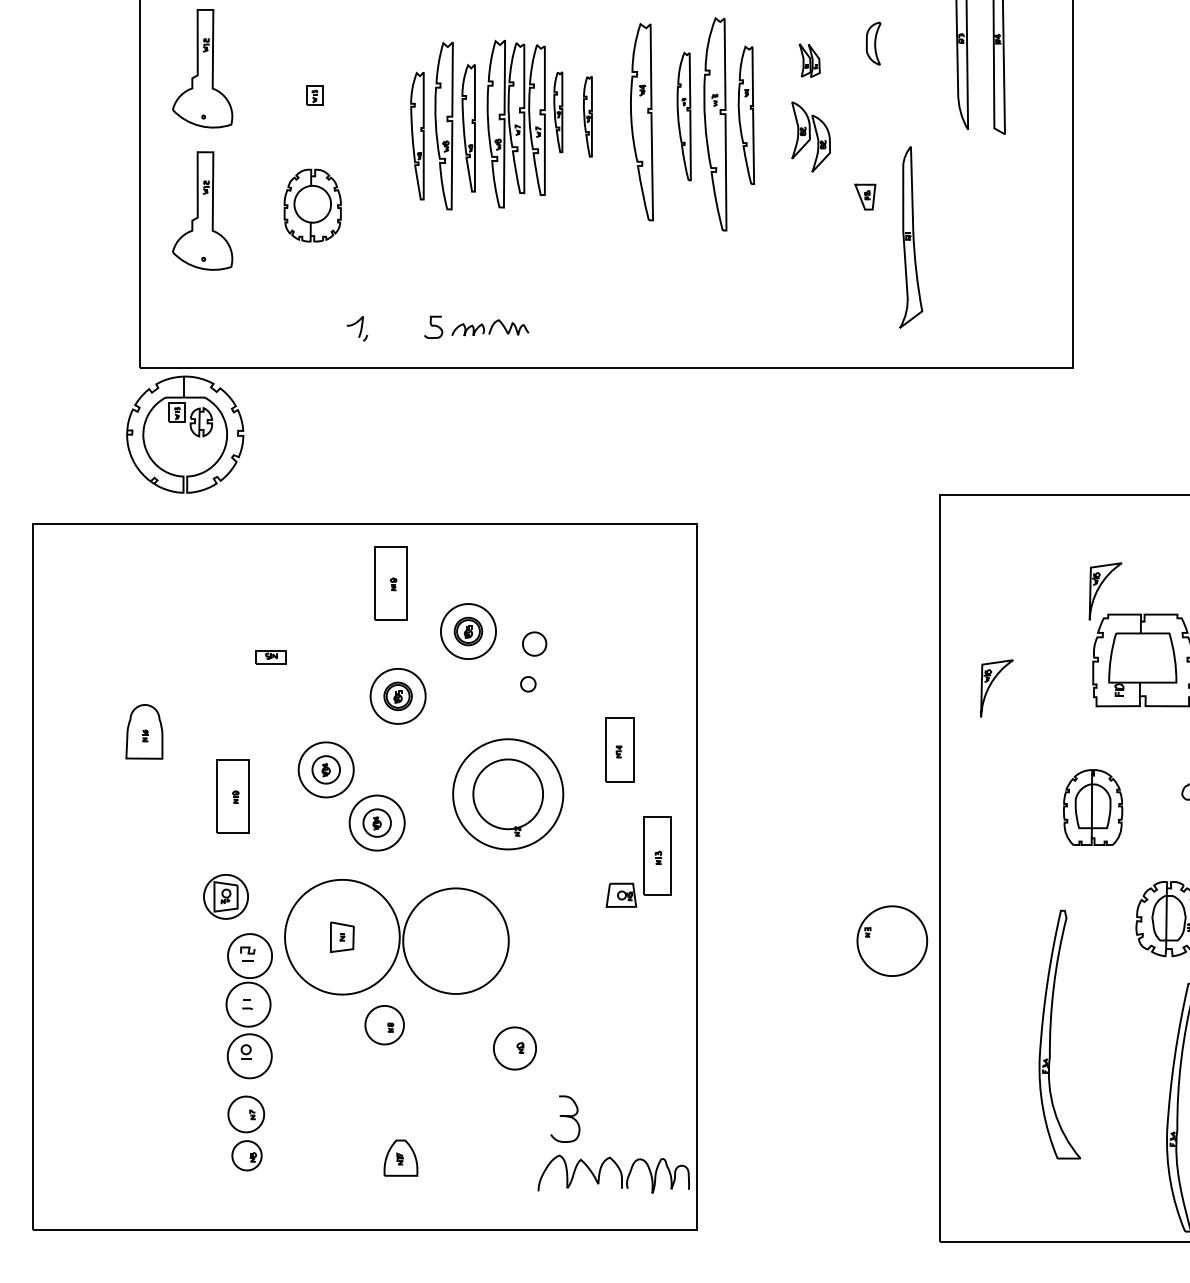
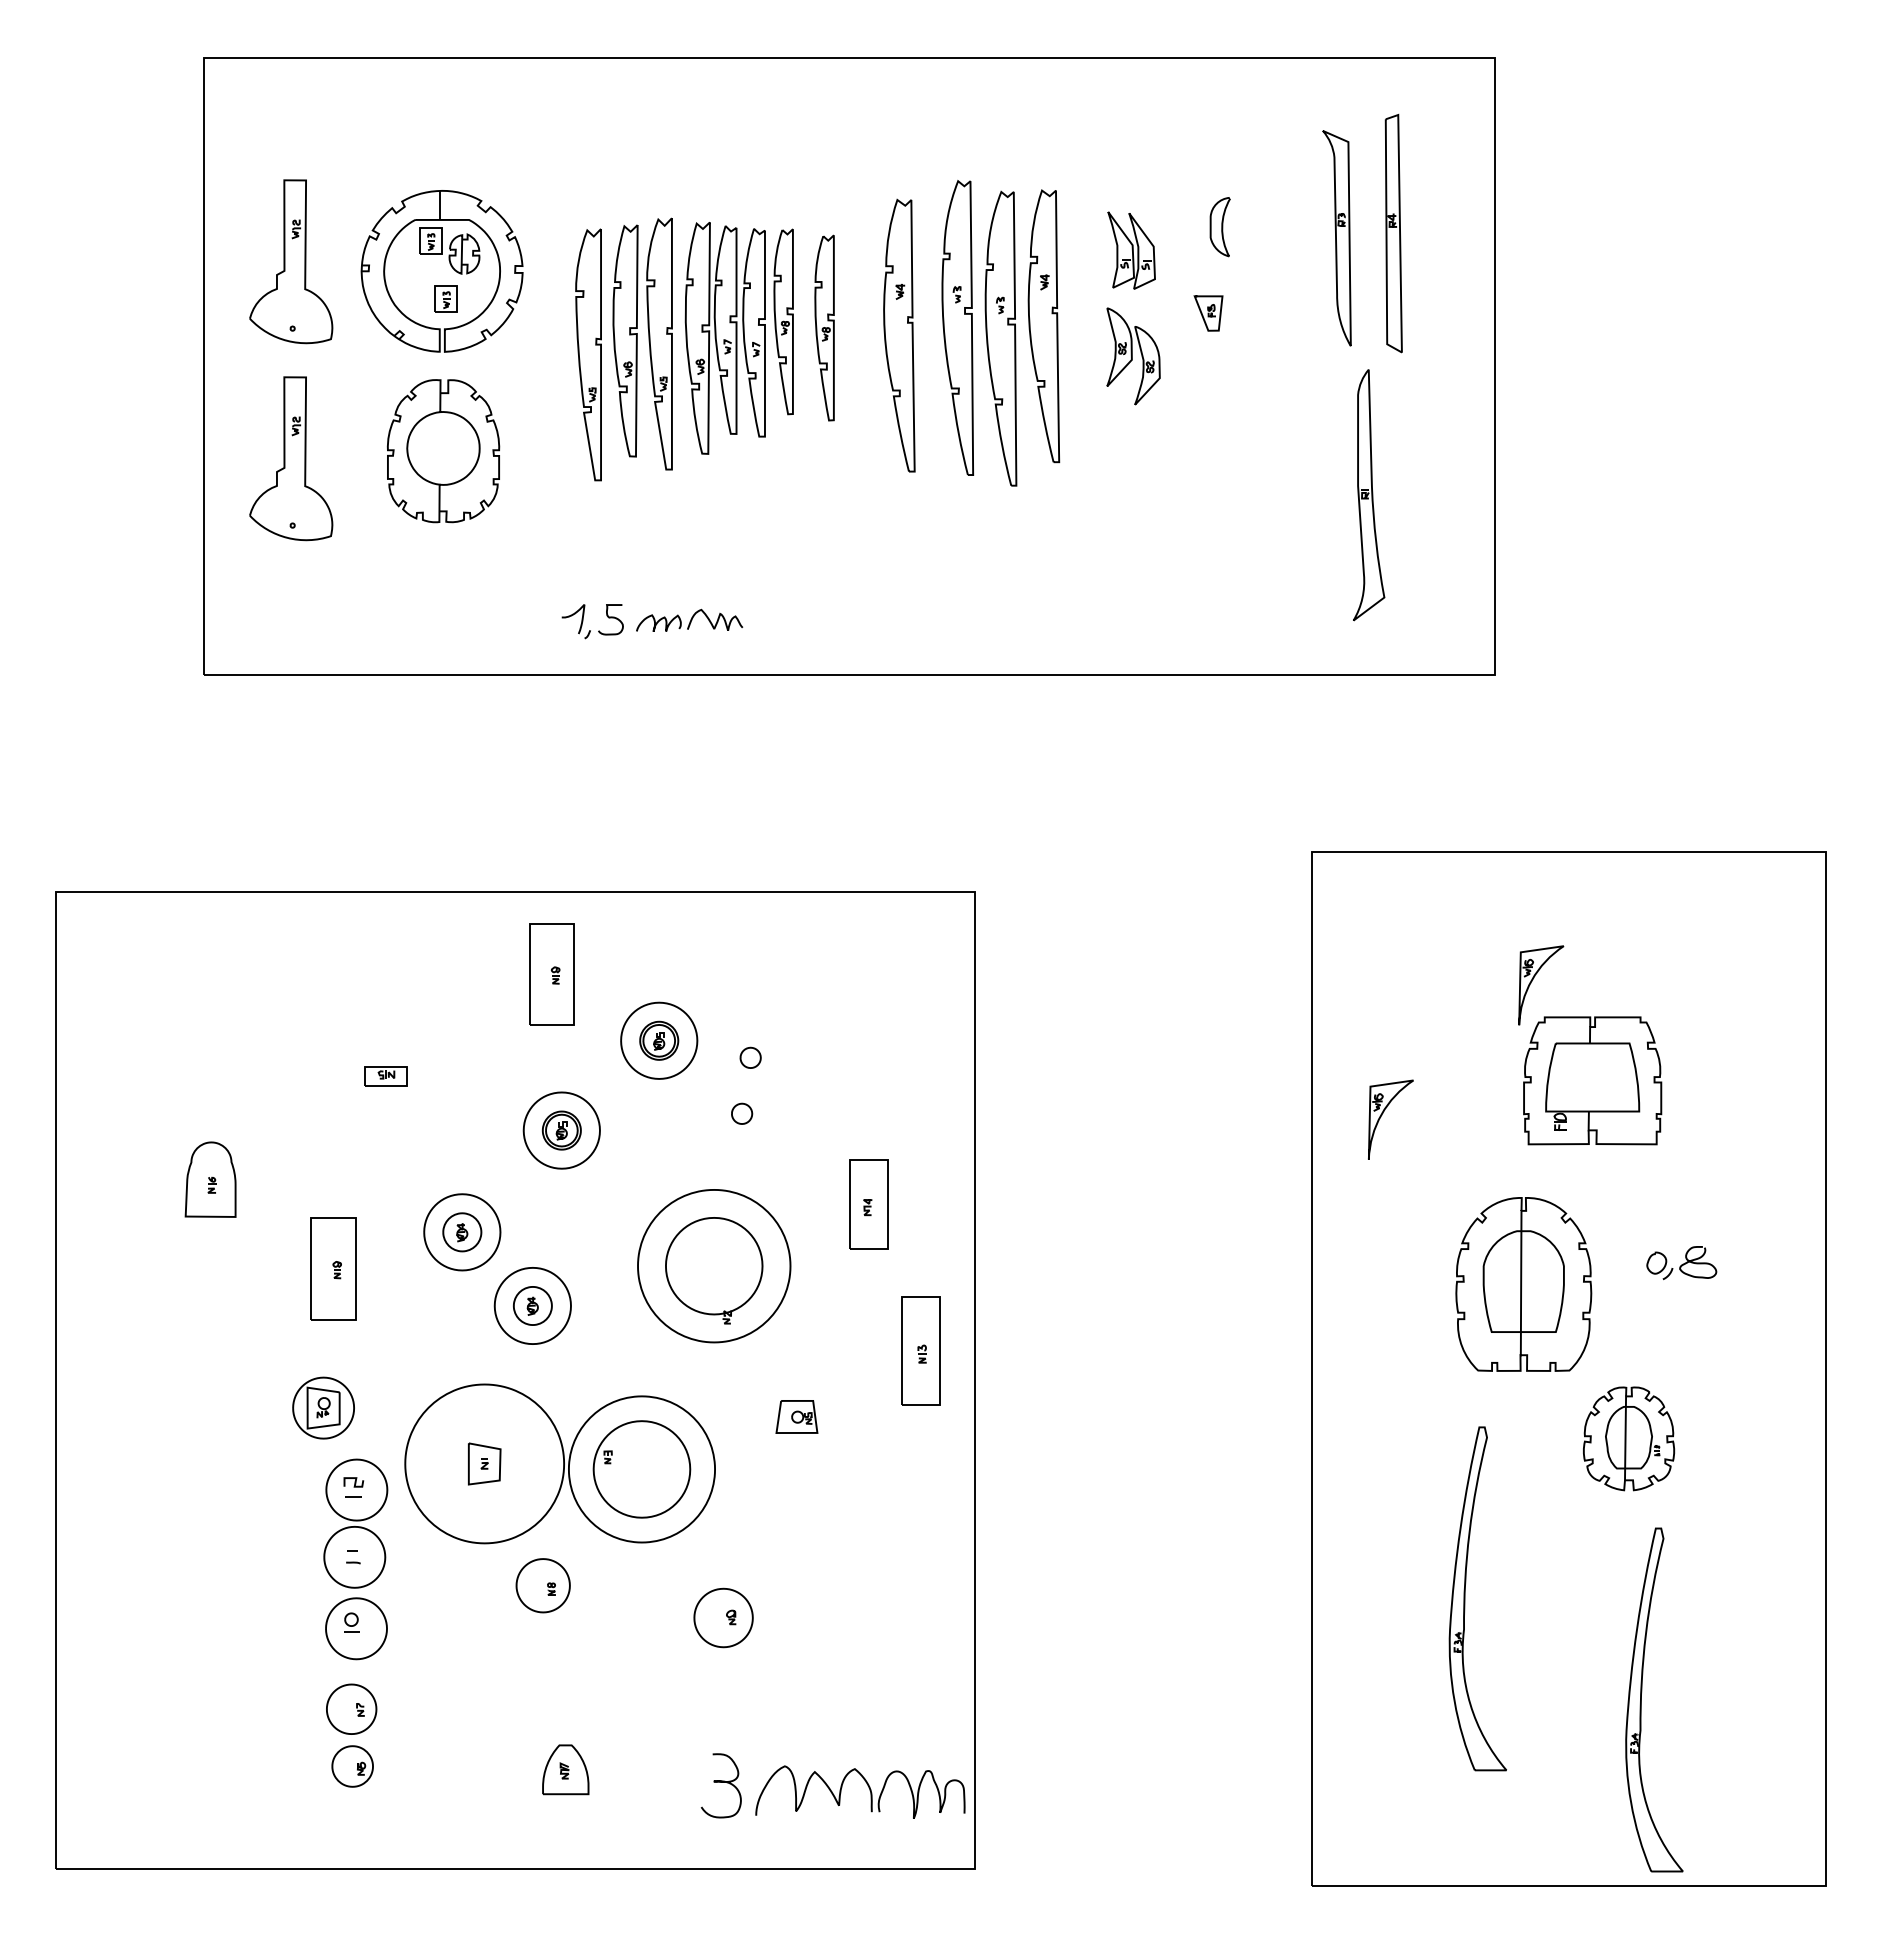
part: (809, 60) -> (1131, 250), size x1.67
part: (558, 111) -> (783, 321), size x1.67
part: (746, 115) -> (1043, 326), size x1.43
part: (587, 116) -> (824, 327), size x1.67
part: (683, 116) -> (957, 327), size x1.67
part: (468, 127) -> (659, 343), size x1.43
part: (417, 135) -> (588, 354), size x1.43
part: (865, 197) -> (1208, 313), moved
part: (312, 205) -> (443, 451), size x1.43
part: (911, 237) -> (1369, 495), moved
part: (356, 328) -> (575, 621), moved
part: (191, 431) -> (451, 267), moved
part: (534, 643) -> (750, 1057), size x0.62
part: (1092, 807) -> (1523, 1284), size x1.67
part: (621, 894) -> (796, 1416), moved
part: (892, 941) -> (641, 1469), moved
curve: (564, 1116) -> (720, 1782), moved

